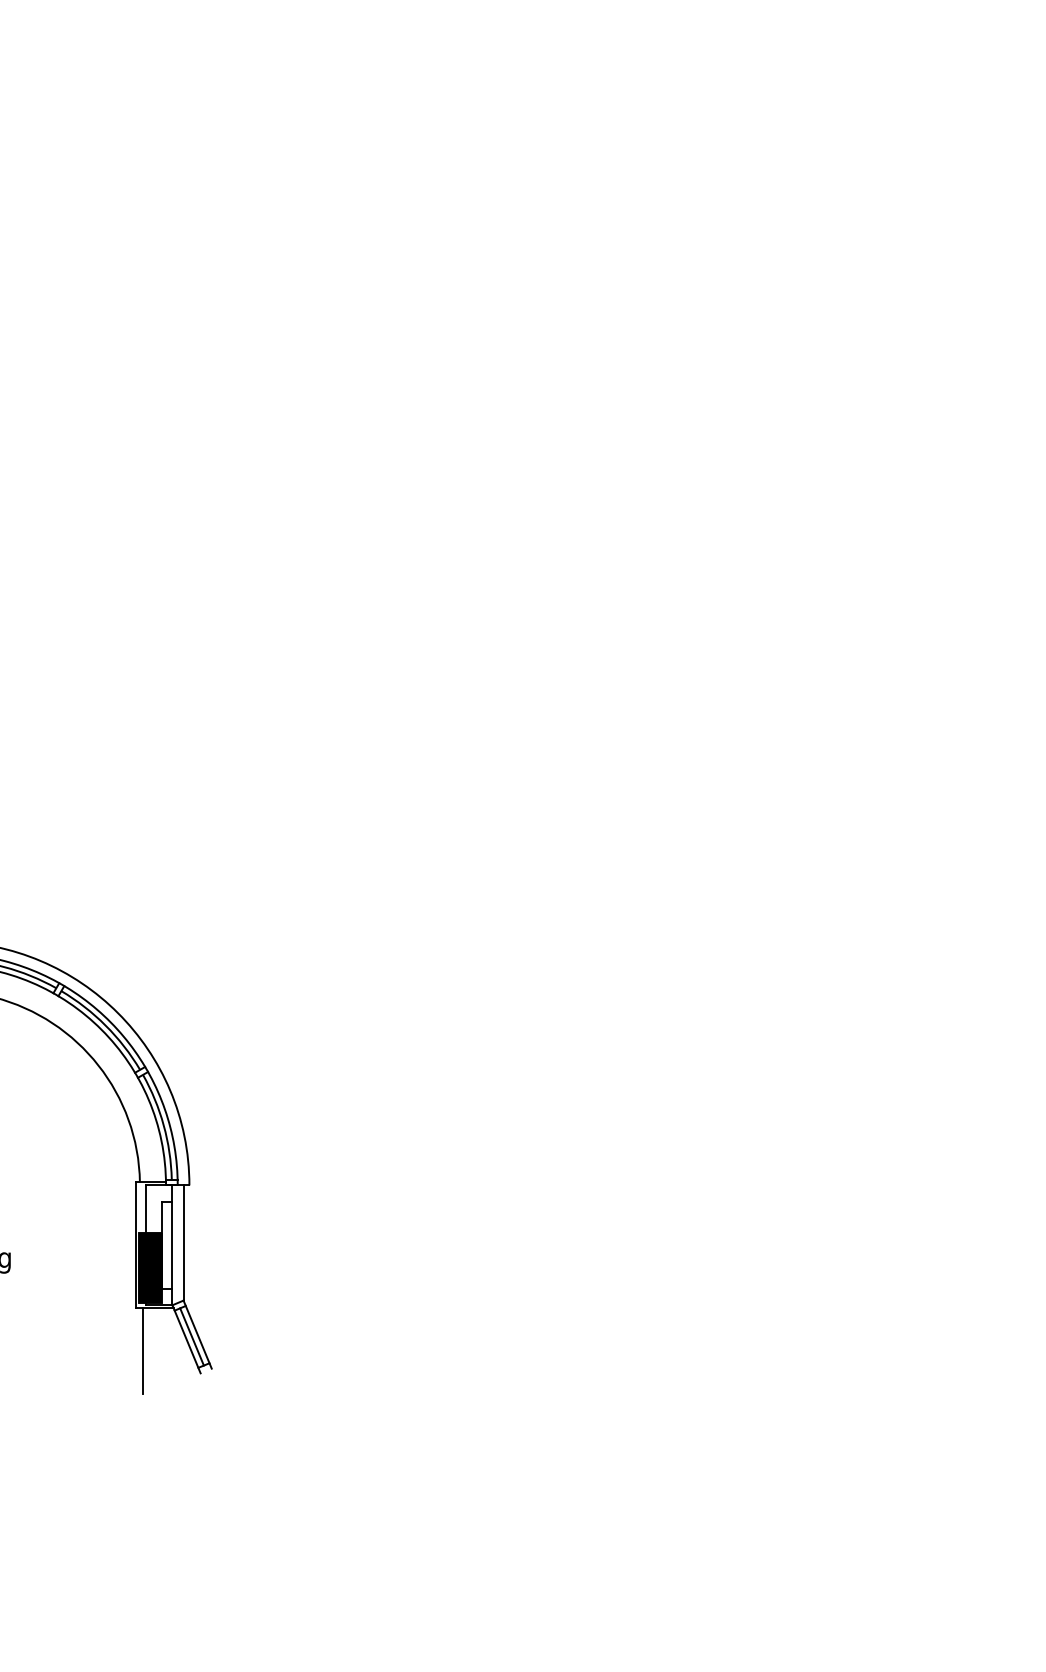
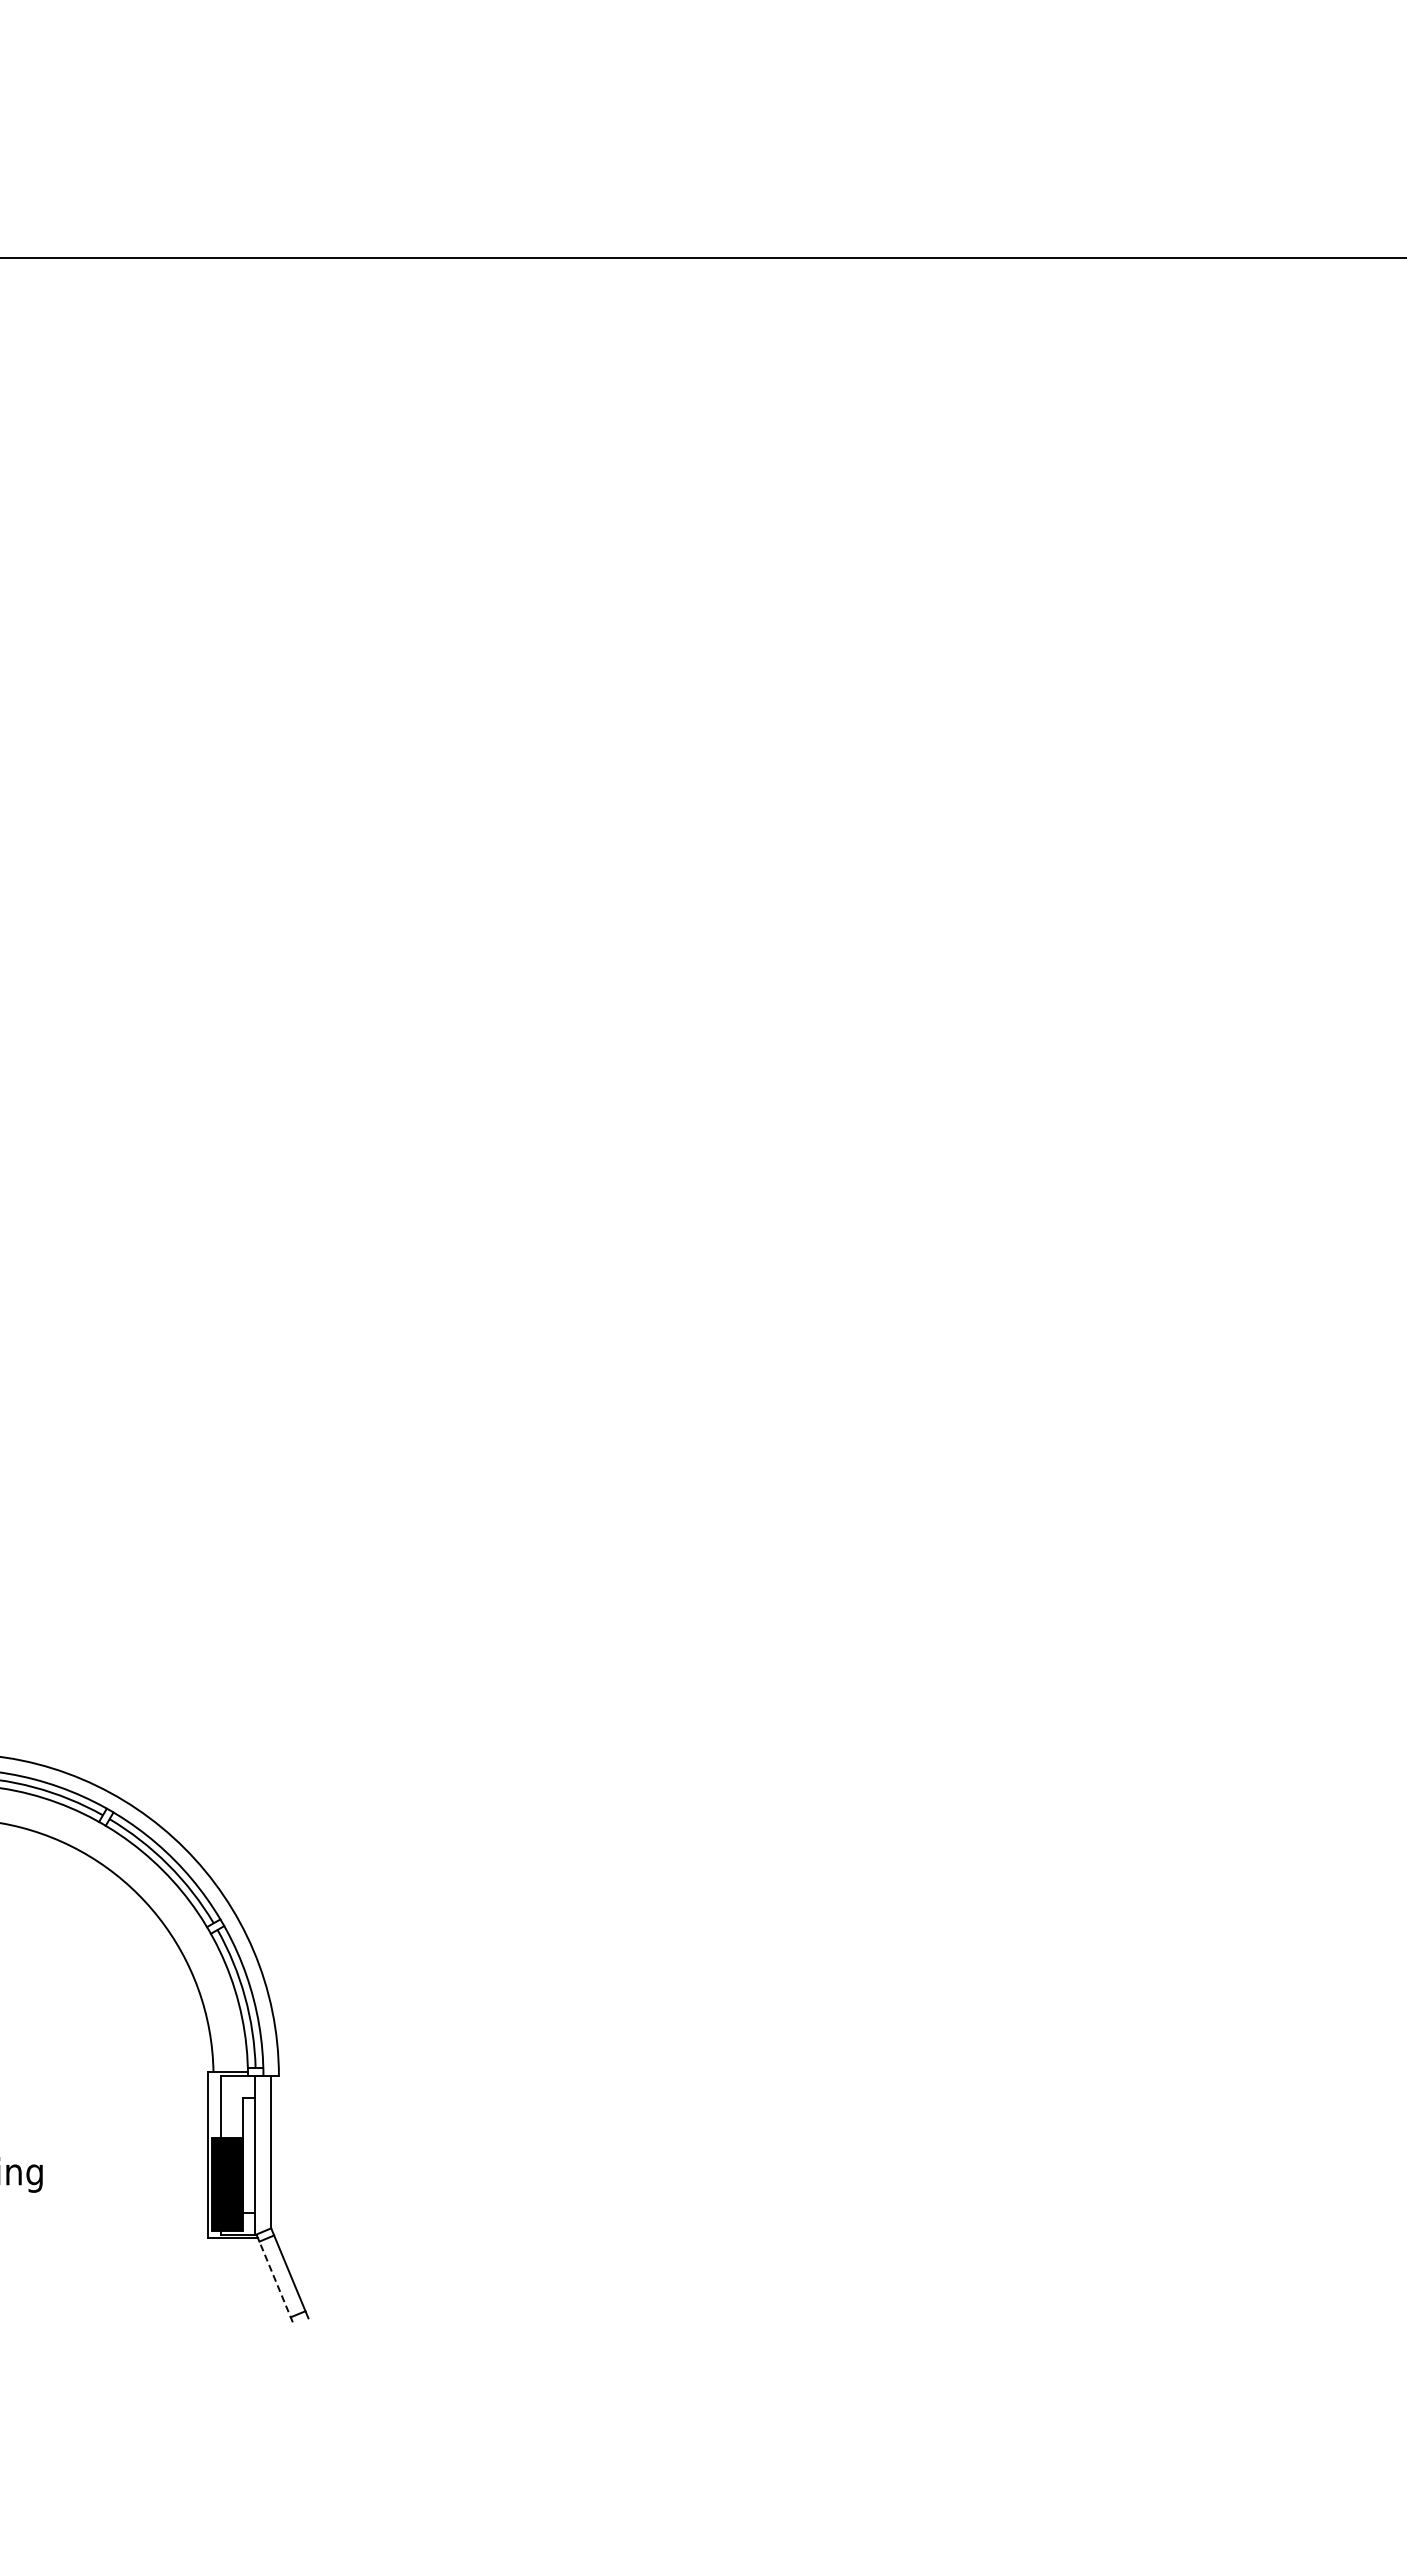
line: (192, 1337) -> (282, 2276), removed
line: (186, 1339) -> (275, 2279), solid -> dashed
line: (142, 1350) -> (217, 2294), removed

